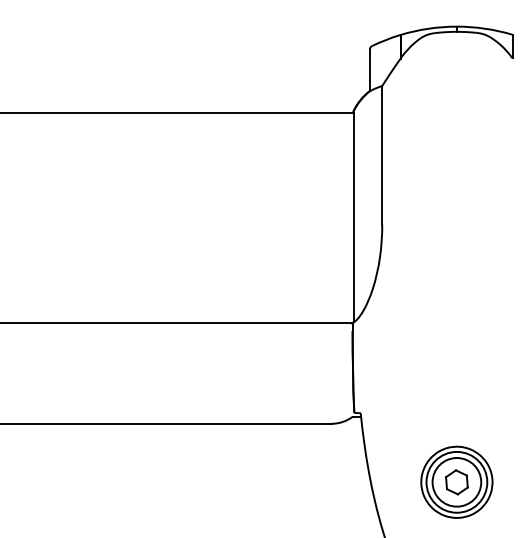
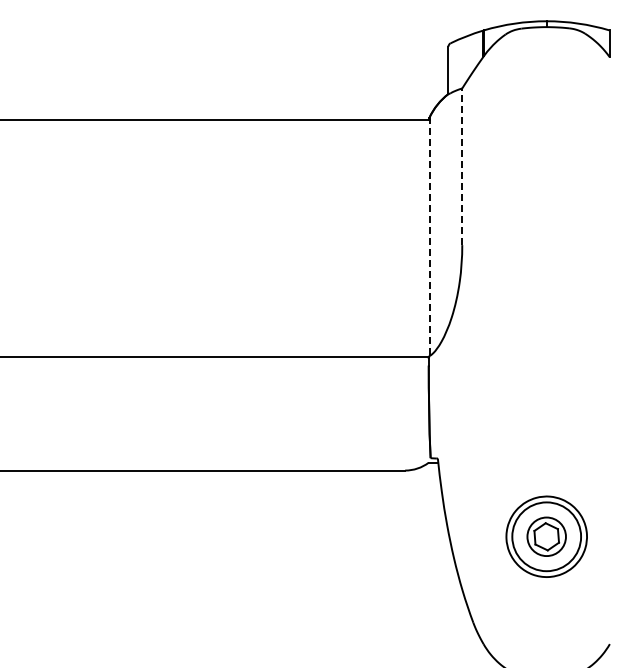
line: (382, 155) -> (462, 166), solid -> dashed
line: (353, 216) -> (429, 236), solid -> dashed
circle: (456, 482) -> (546, 536), size x0.7

